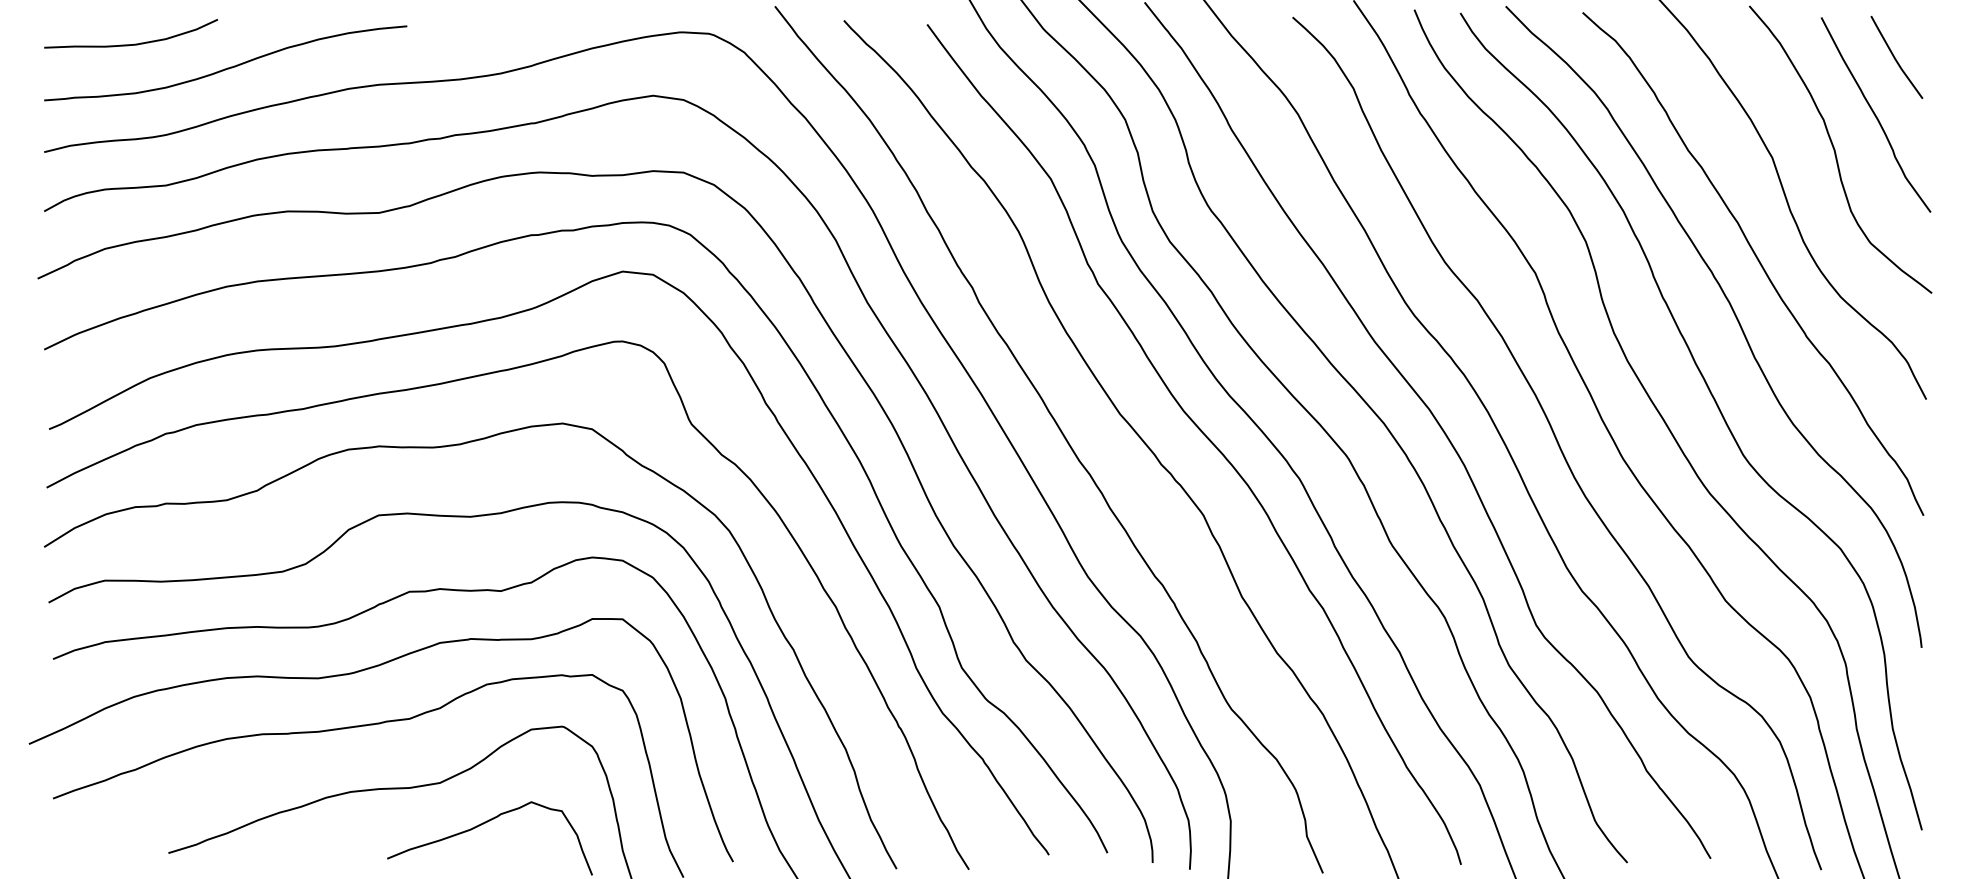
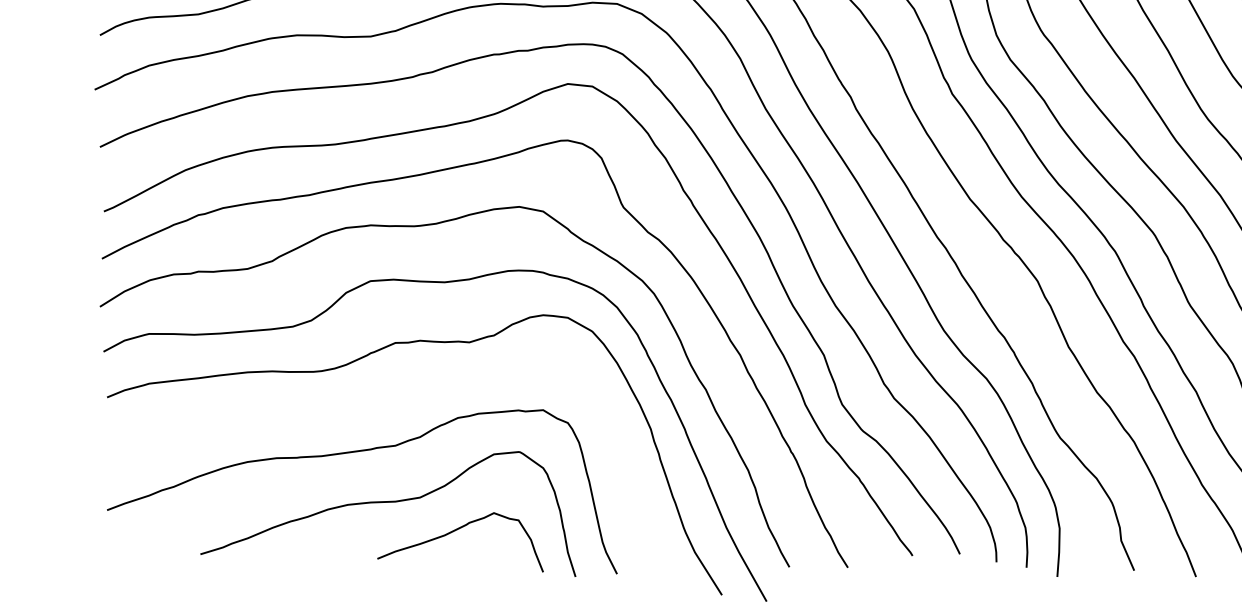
curve: (359, 672) -> (354, 408), removed

